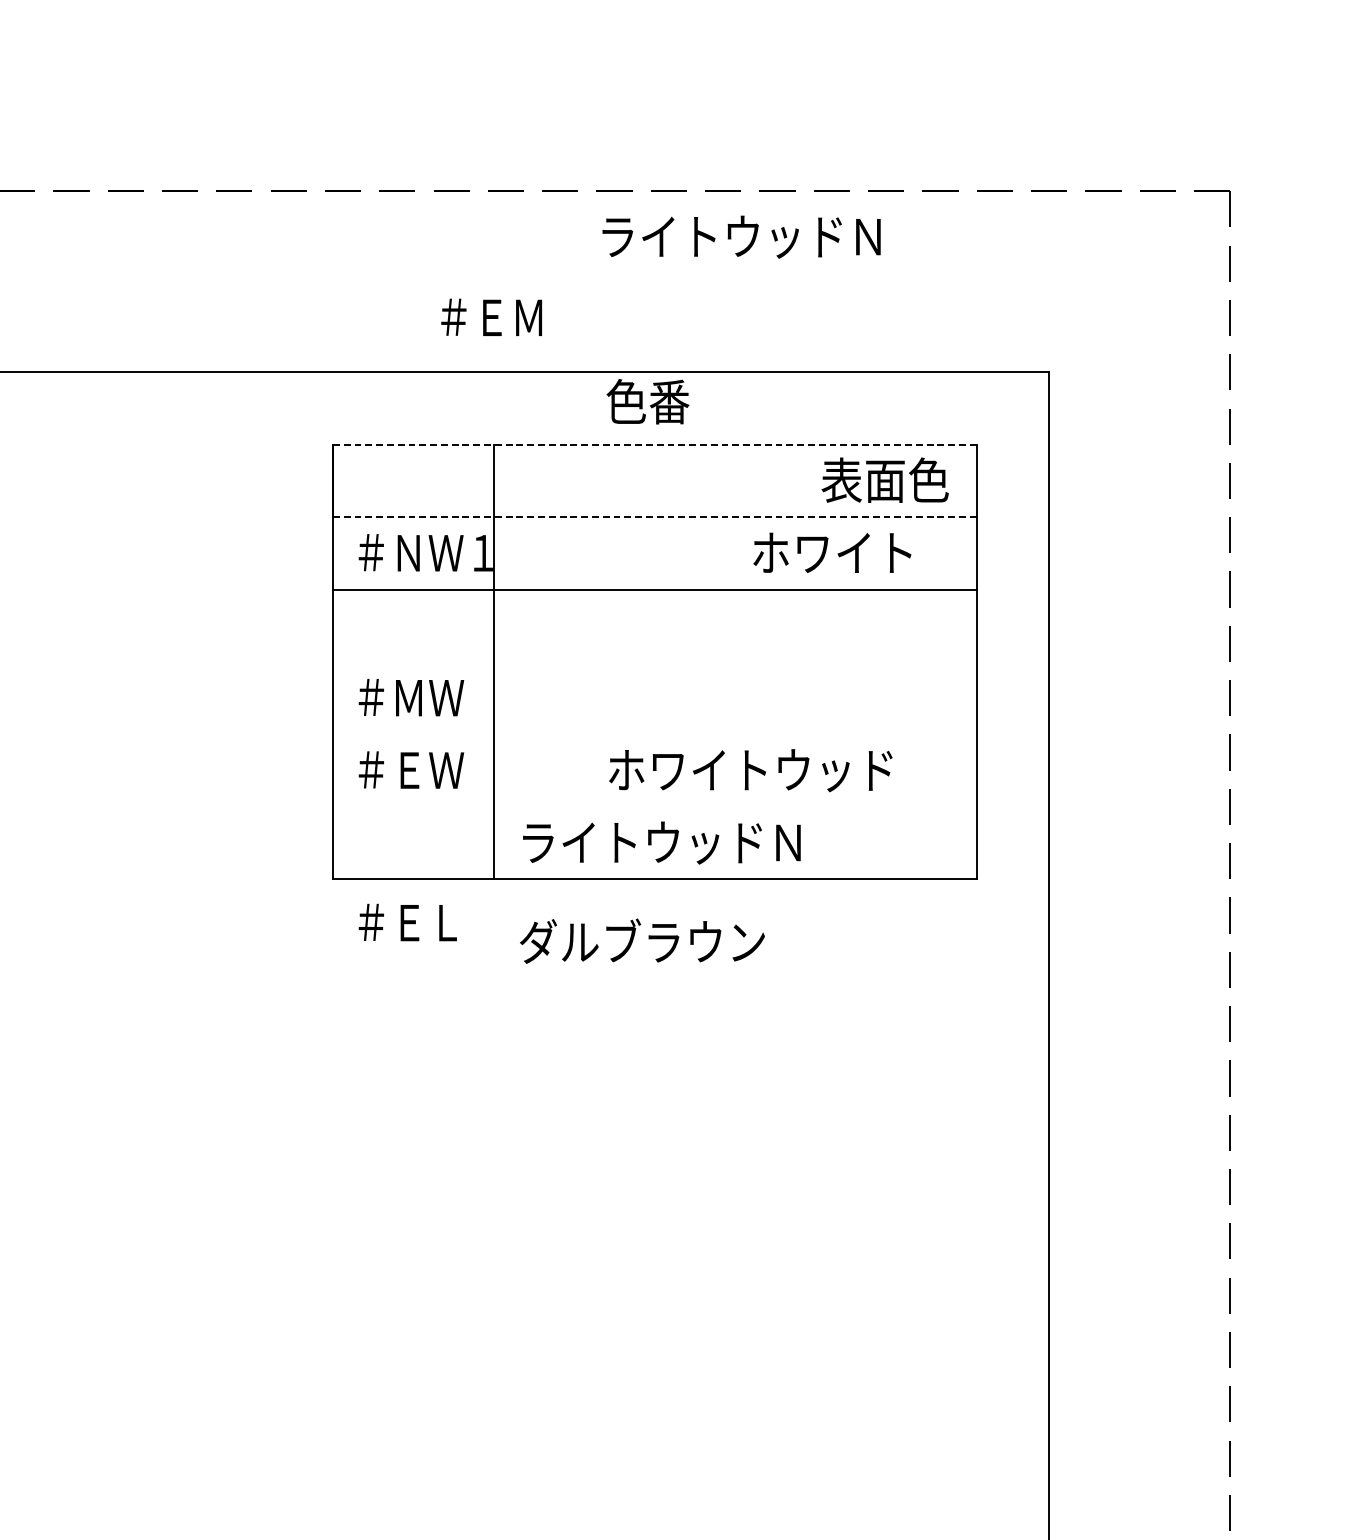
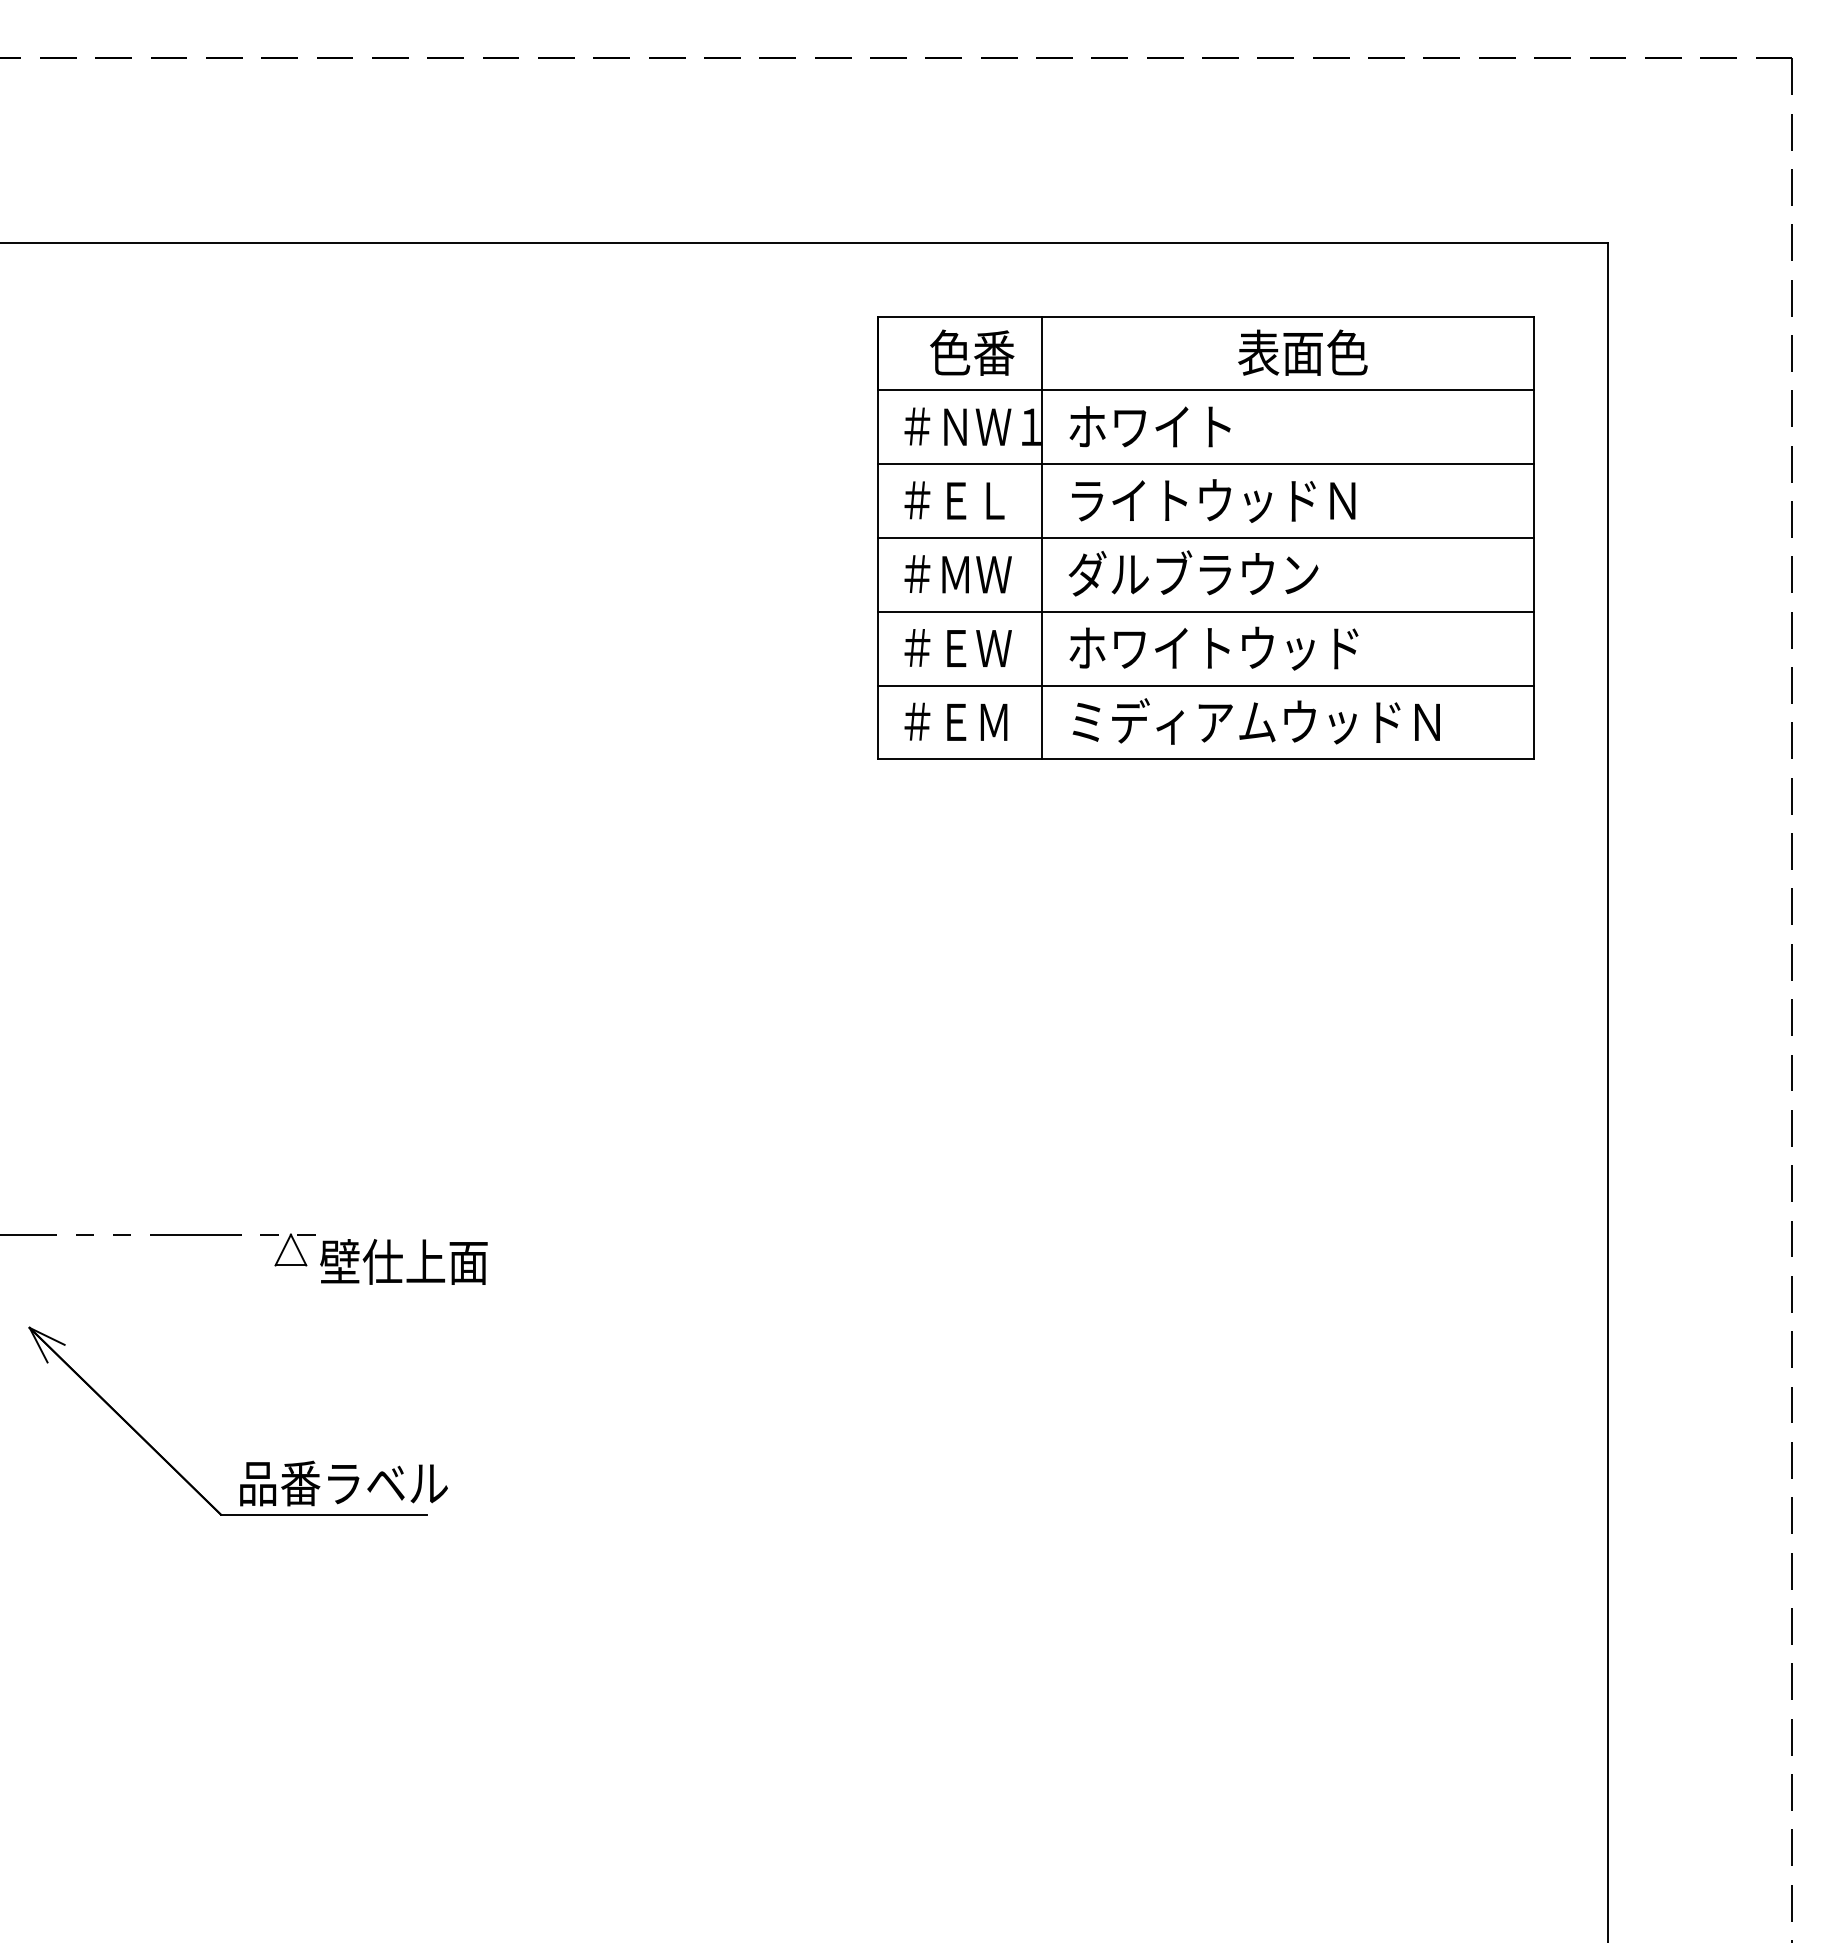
text: (741, 236) -> (1213, 500), moved
text: (491, 317) -> (955, 721), moved
text: (648, 401) -> (972, 352), moved
line: (655, 444) -> (1206, 316), dashed -> solid
text: (884, 479) -> (1302, 352), moved
line: (655, 517) -> (1206, 390), dashed -> solid
text: (831, 552) -> (1149, 426), moved
line: (655, 661) -> (1206, 537), added
line: (655, 734) -> (1206, 611), added
text: (750, 770) -> (1213, 648), moved
line: (655, 806) -> (1206, 685), added
text: (703, 842) -> (1255, 721), ライトウッドＮ -> ミディアムウッドＮ
text: (407, 922) -> (954, 500), moved
text: (642, 941) -> (1193, 573), moved

